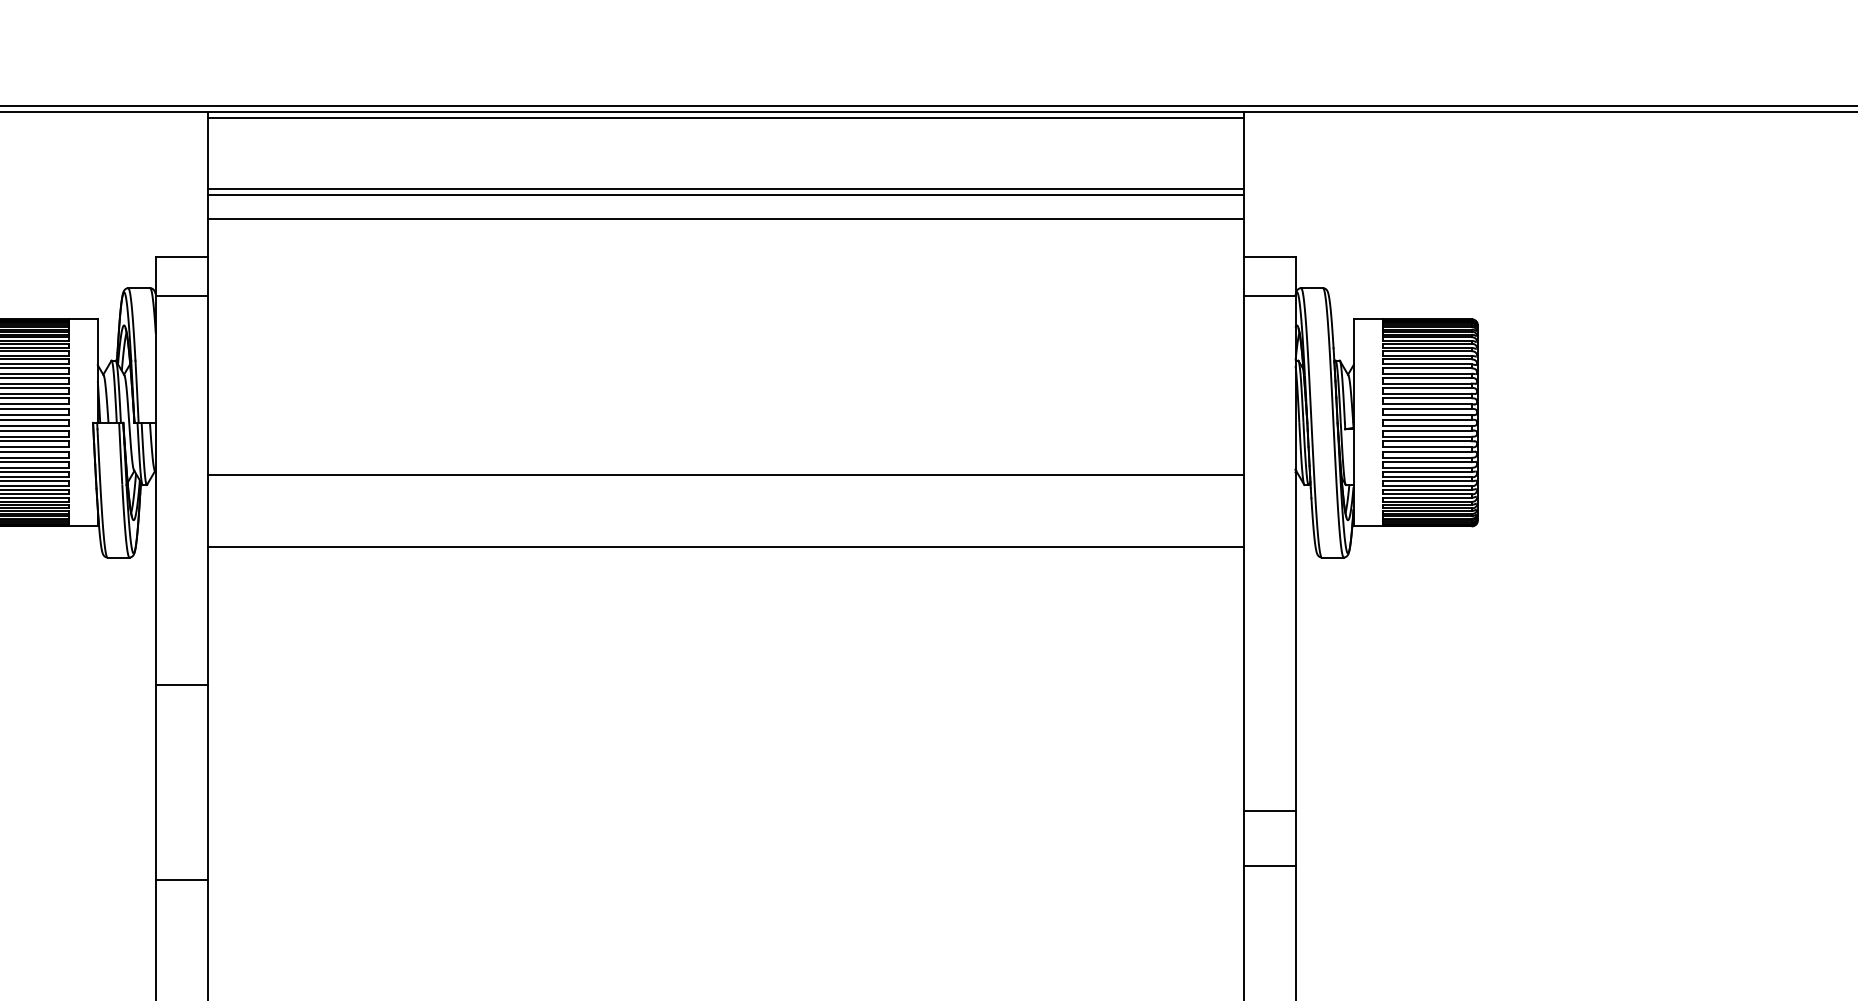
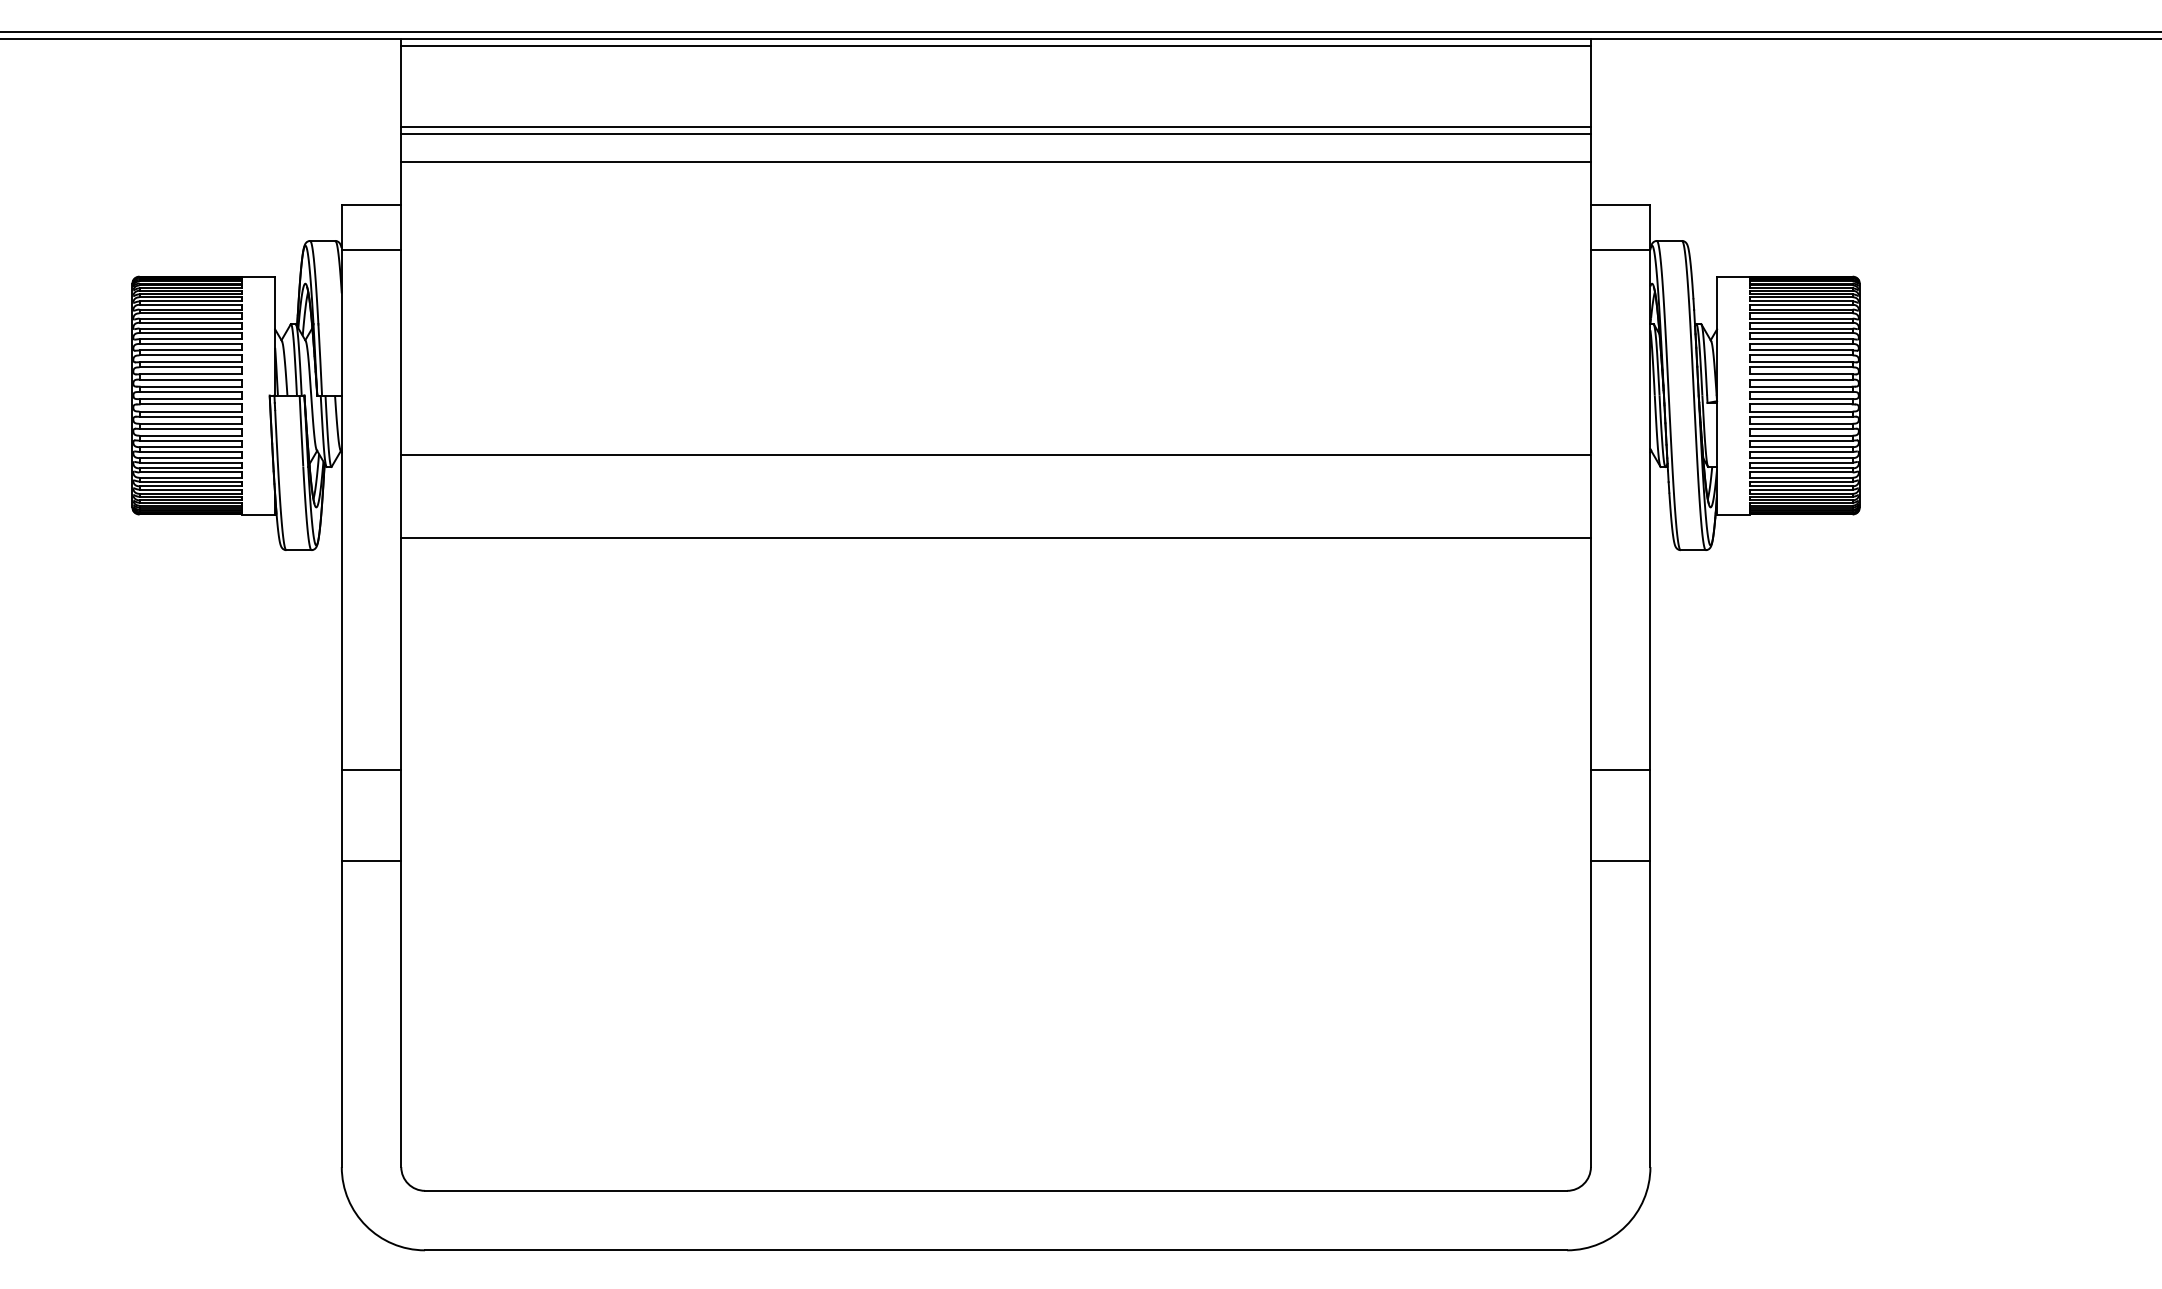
line: (181, 684) -> (371, 770), moved
line: (1269, 811) -> (1620, 770), moved
line: (1269, 866) -> (1620, 861), moved
line: (181, 880) -> (371, 861), moved

